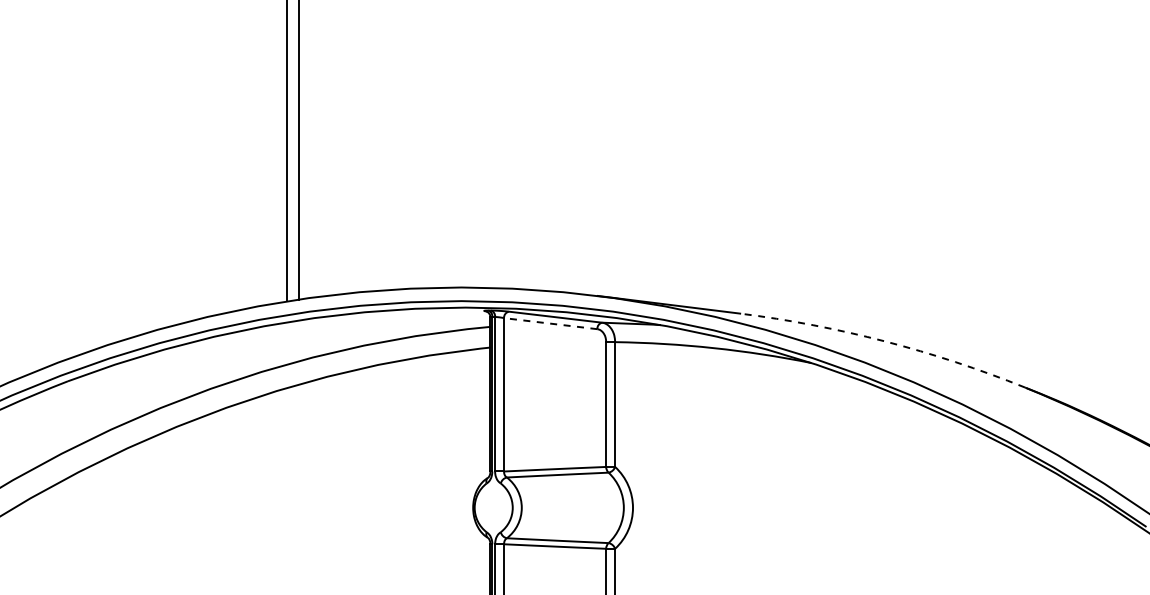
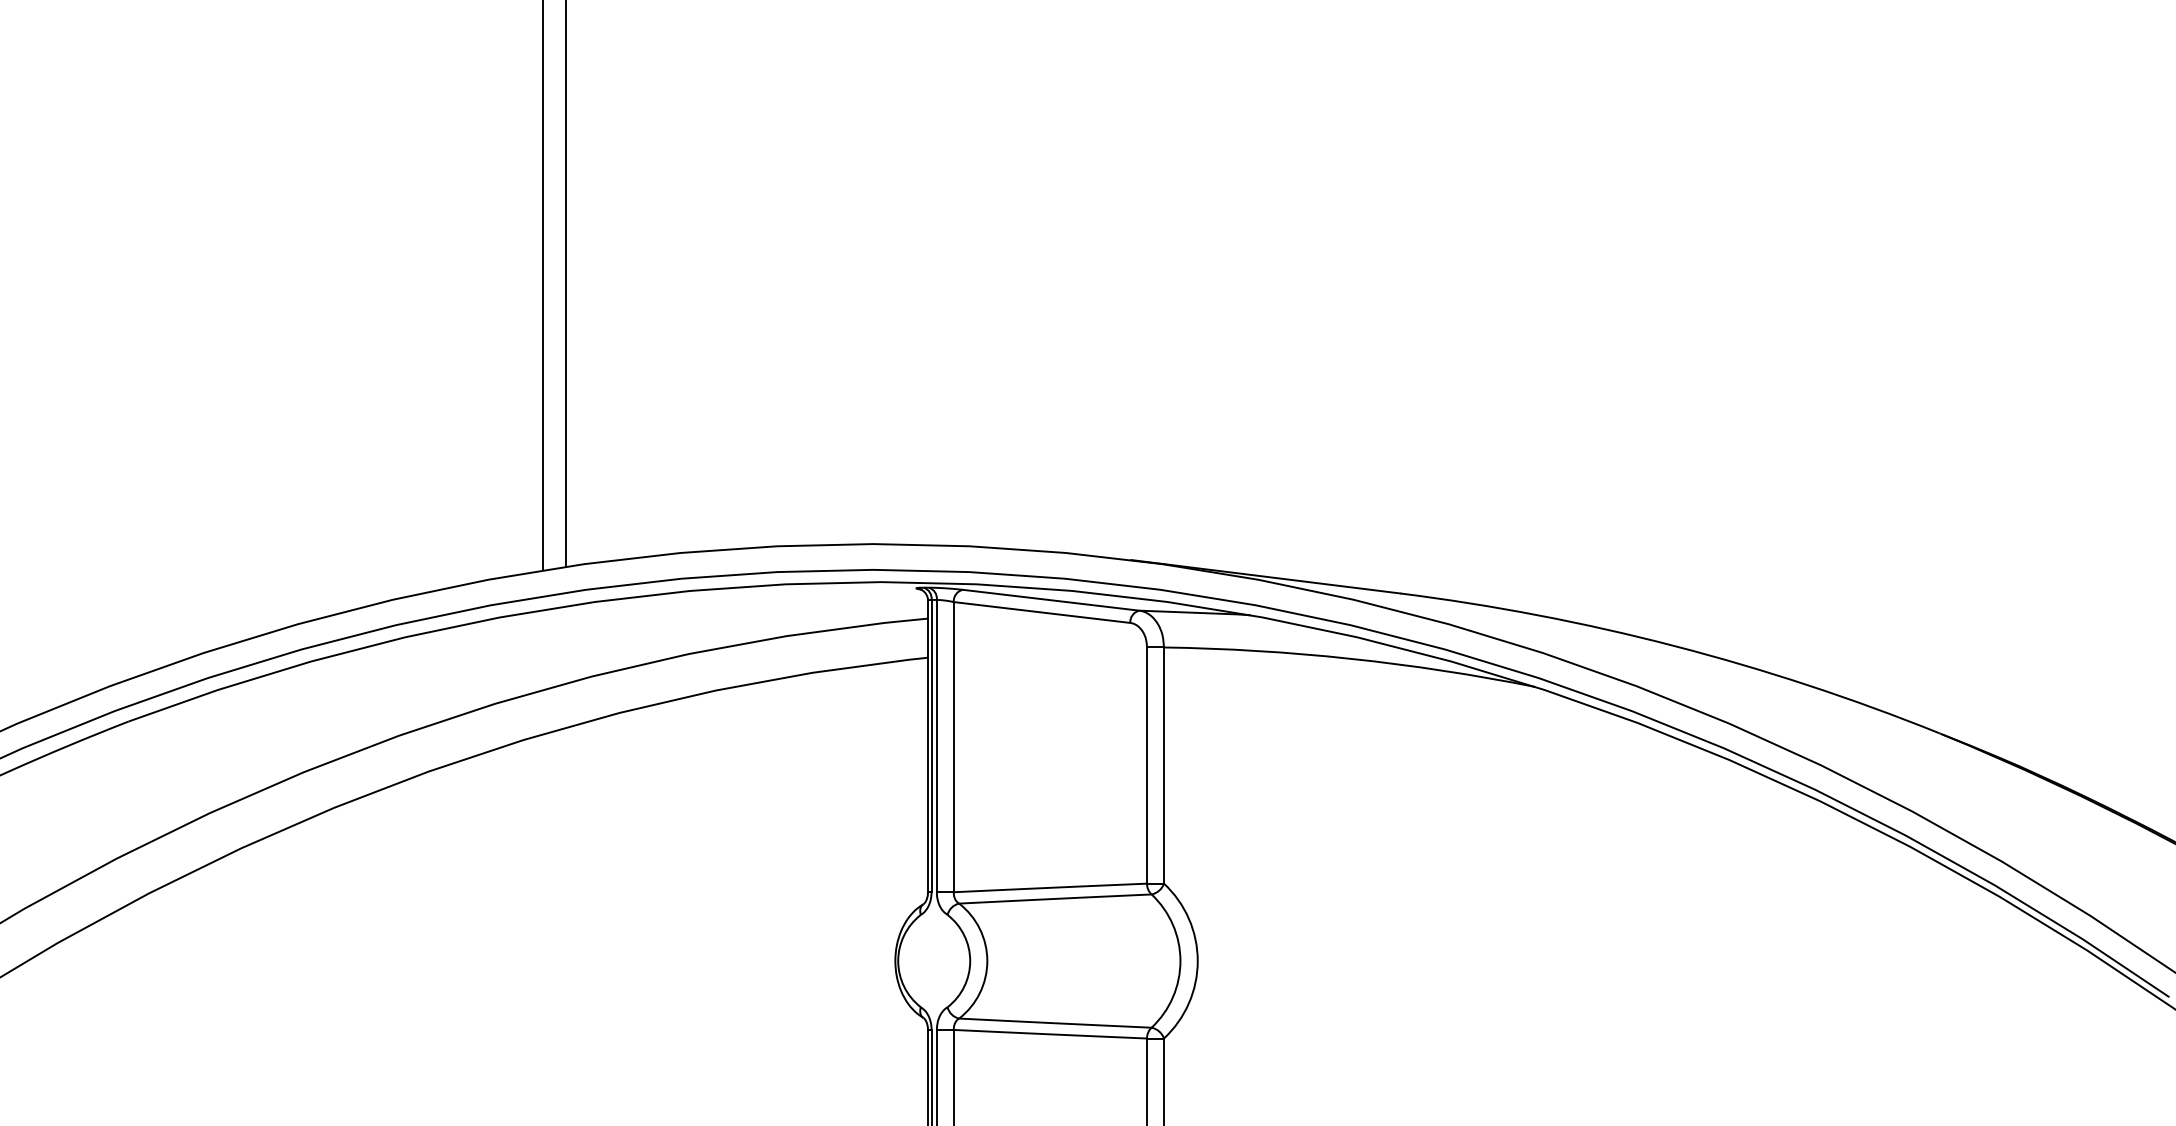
line: (550, 323) -> (1041, 612), dashed -> solid
arc: (884, 341) -> (1673, 646), dashed -> solid

